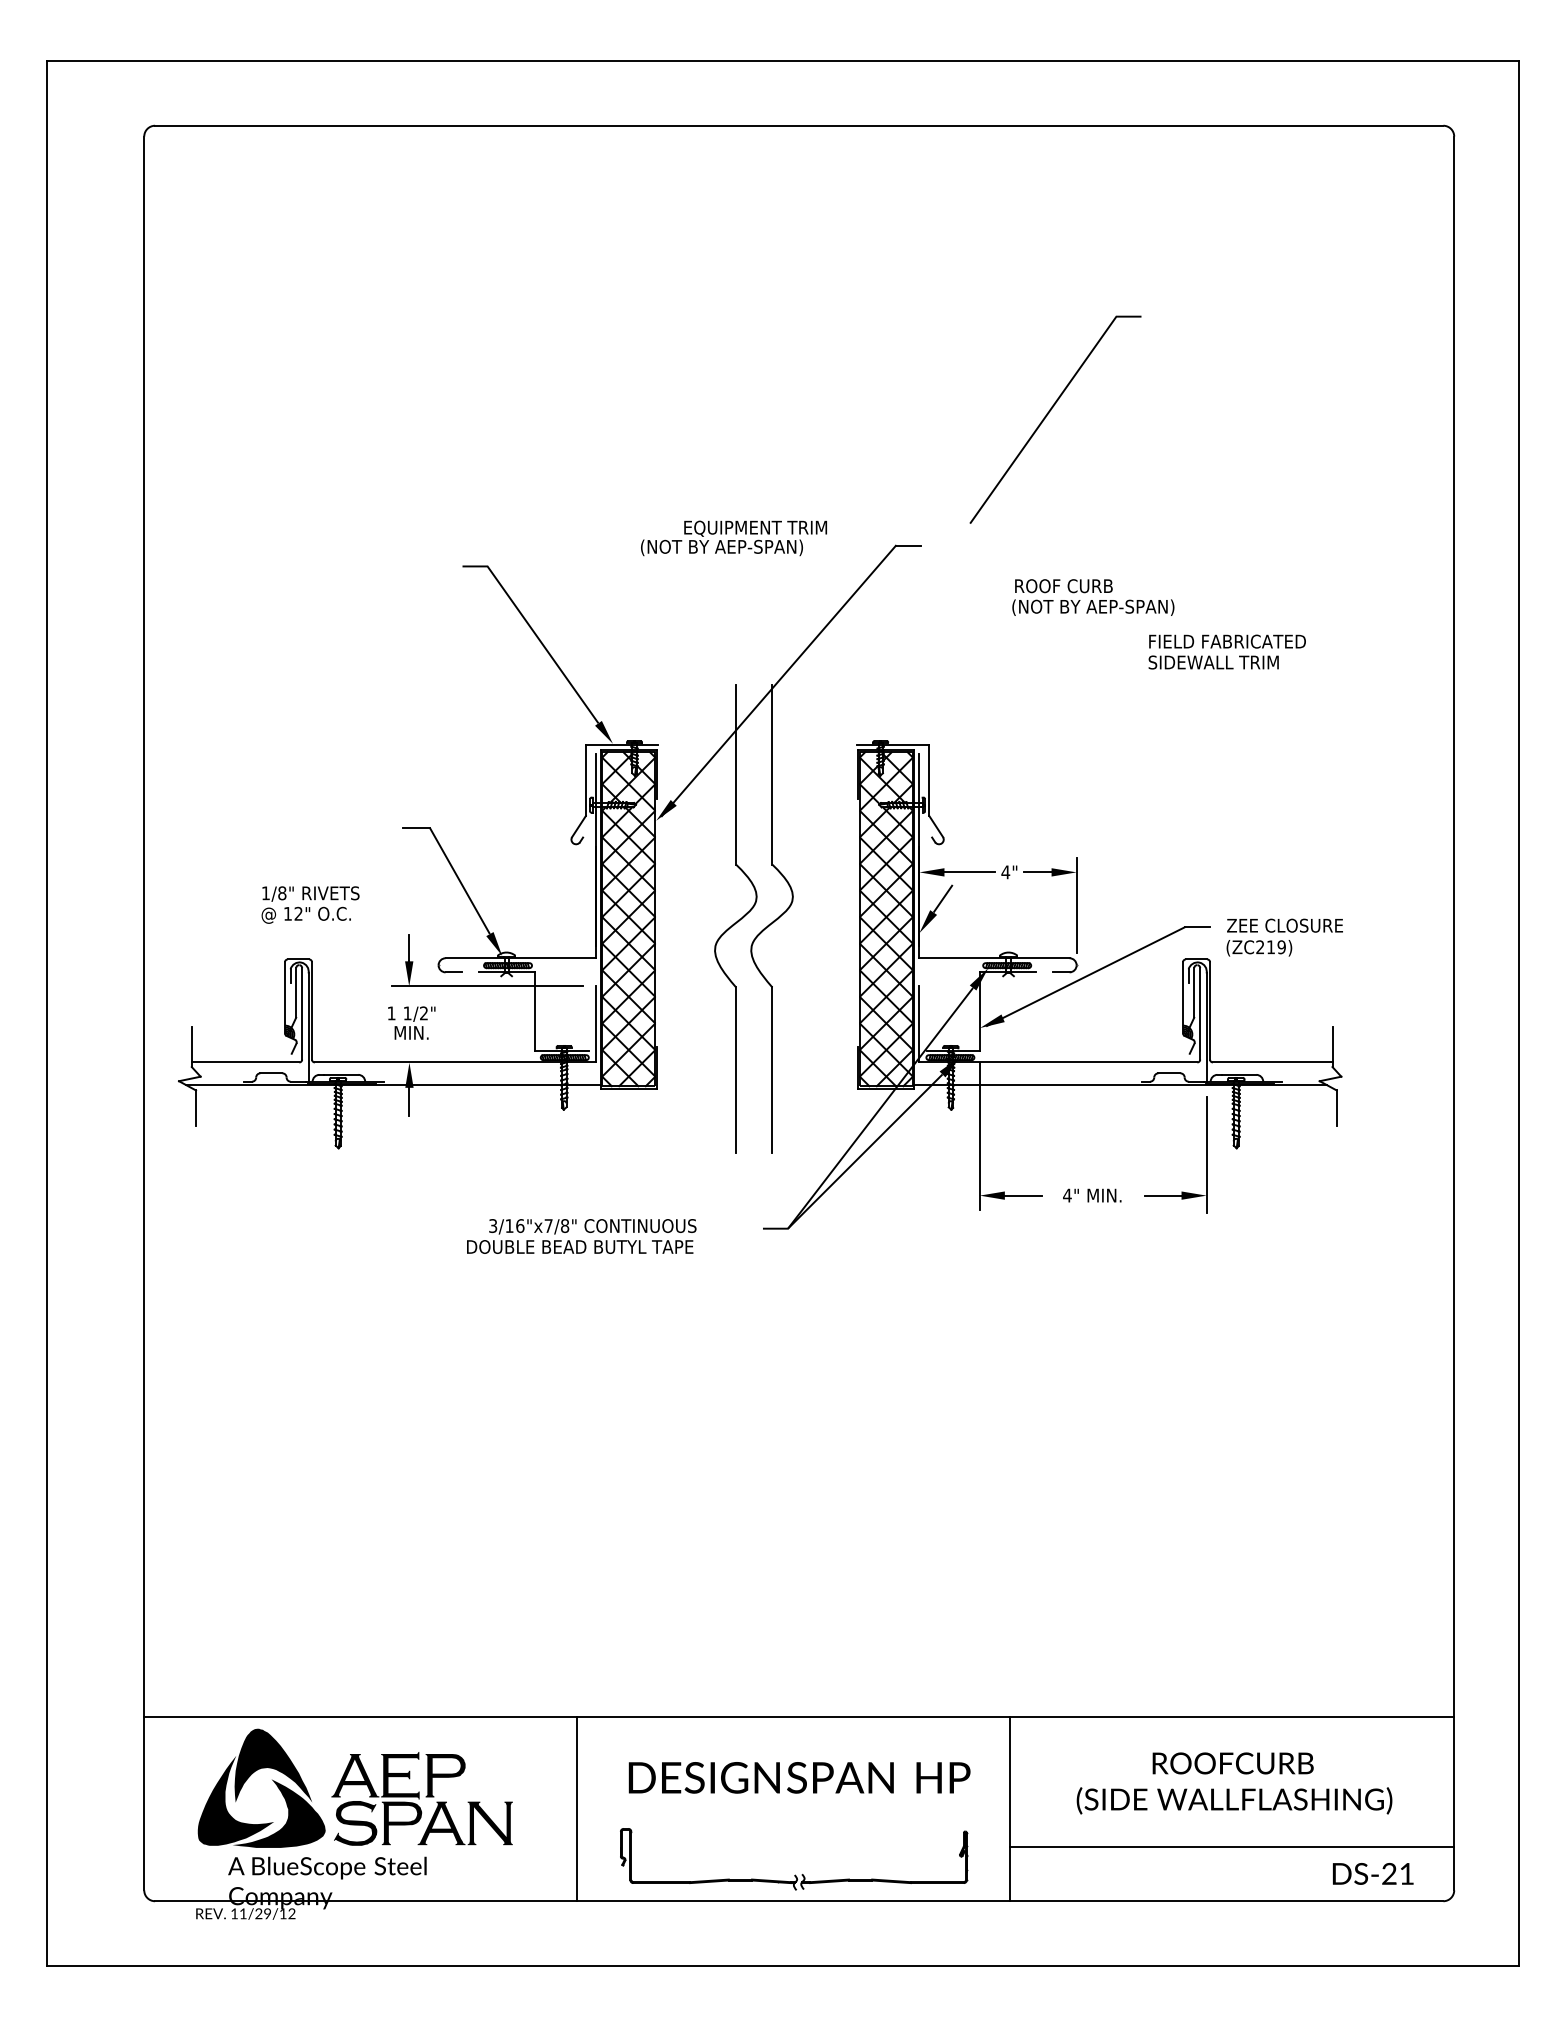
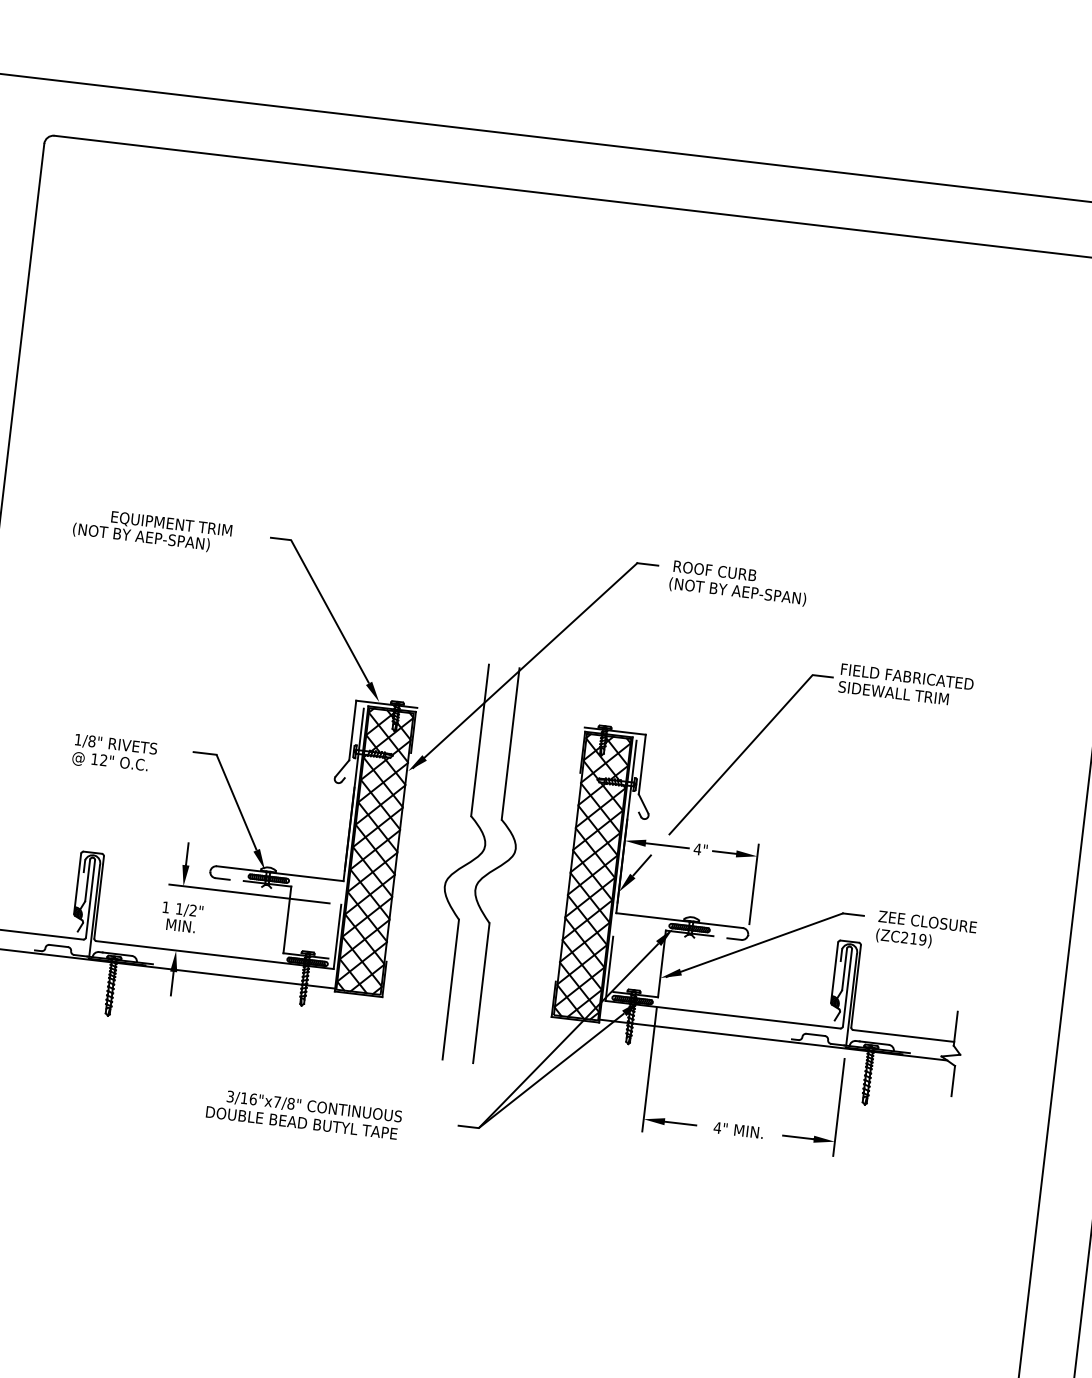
line: (1049, 413) -> (746, 750), moved
text: (733, 538) -> (152, 530), moved
text: (1093, 597) -> (738, 583), moved
text: (310, 904) -> (114, 753), moved

